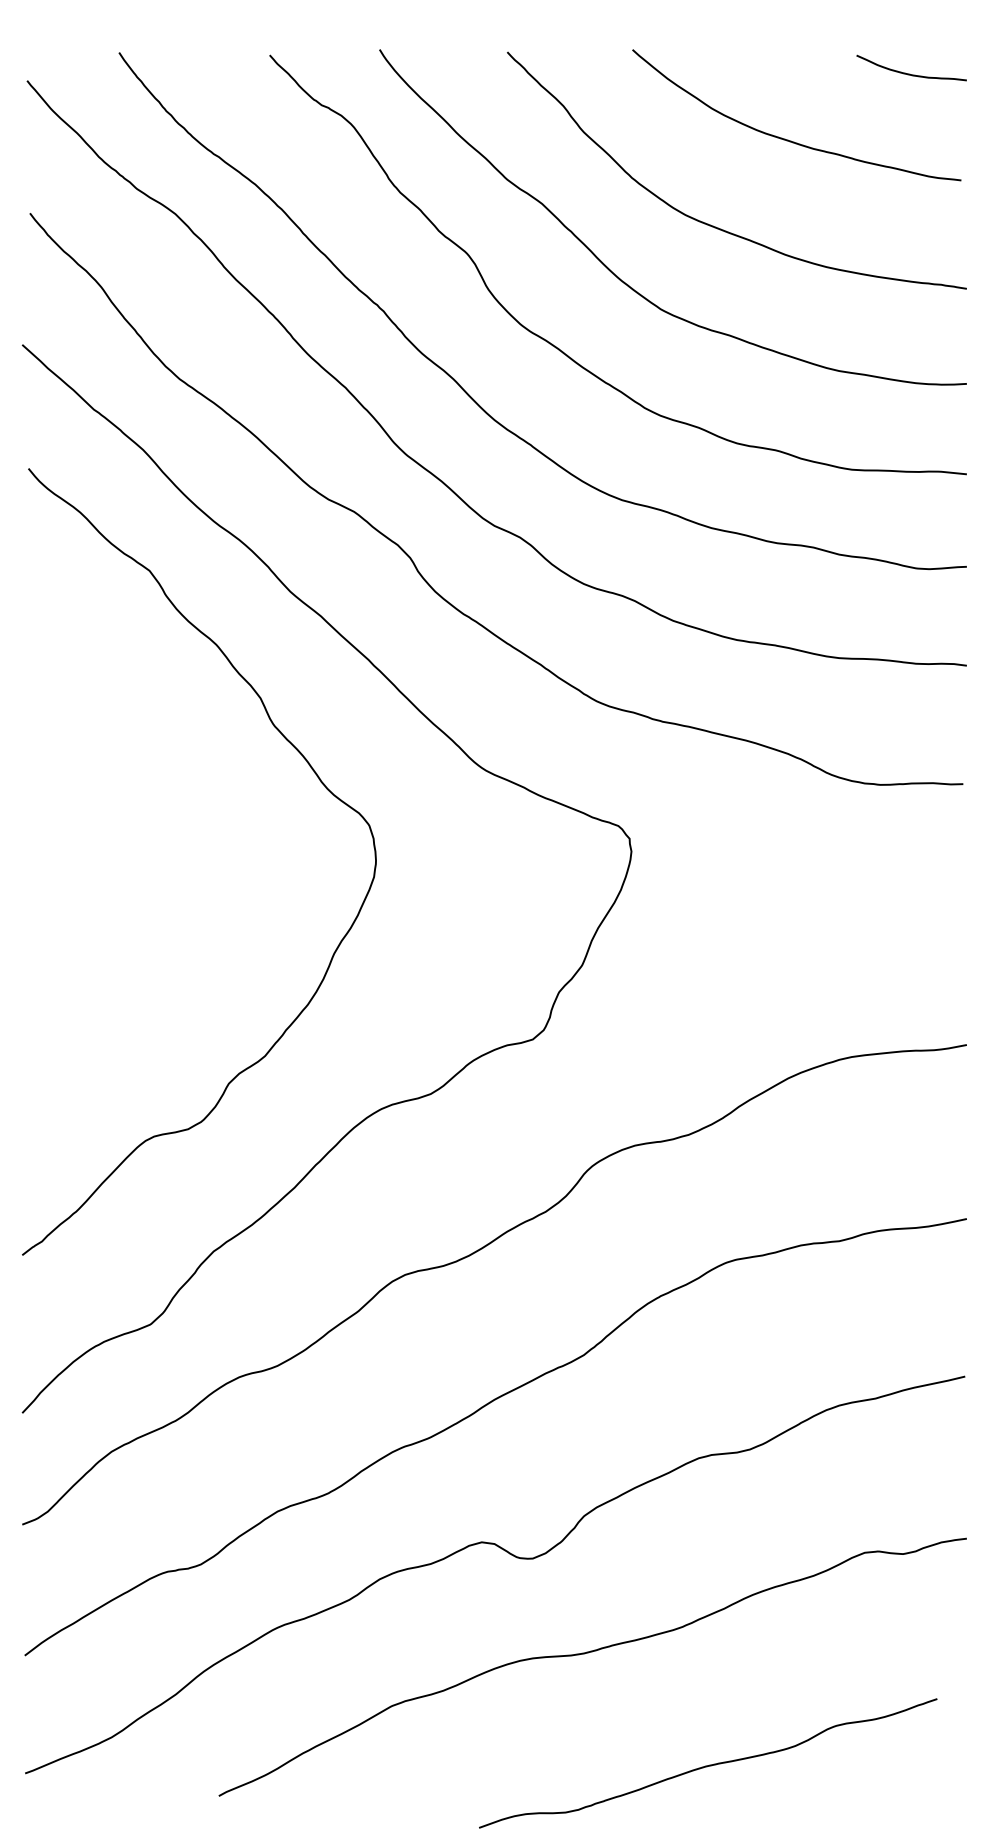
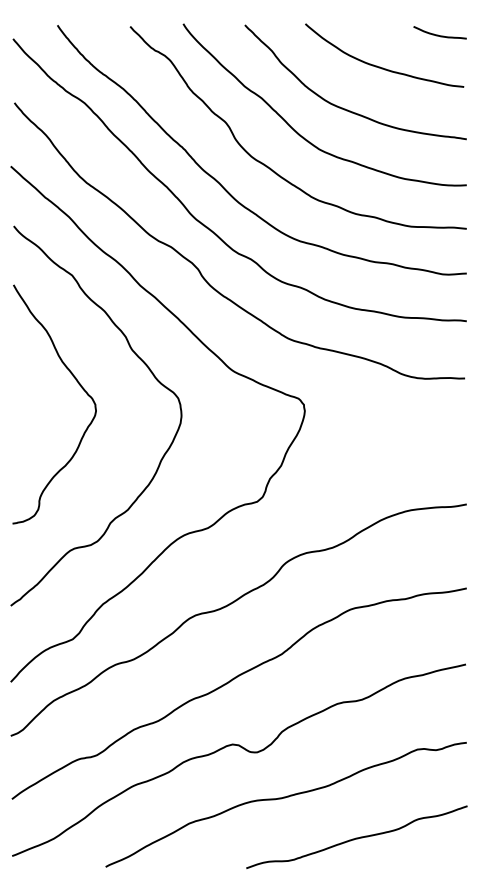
curve: (162, 796) -> (78, 384), added
curve: (707, 1763) -> (356, 837), moved

